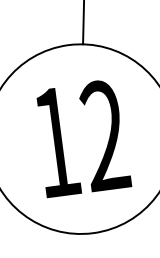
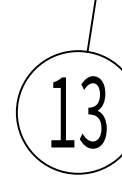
text: (104, 136) -> (93, 112), 12 -> 13

